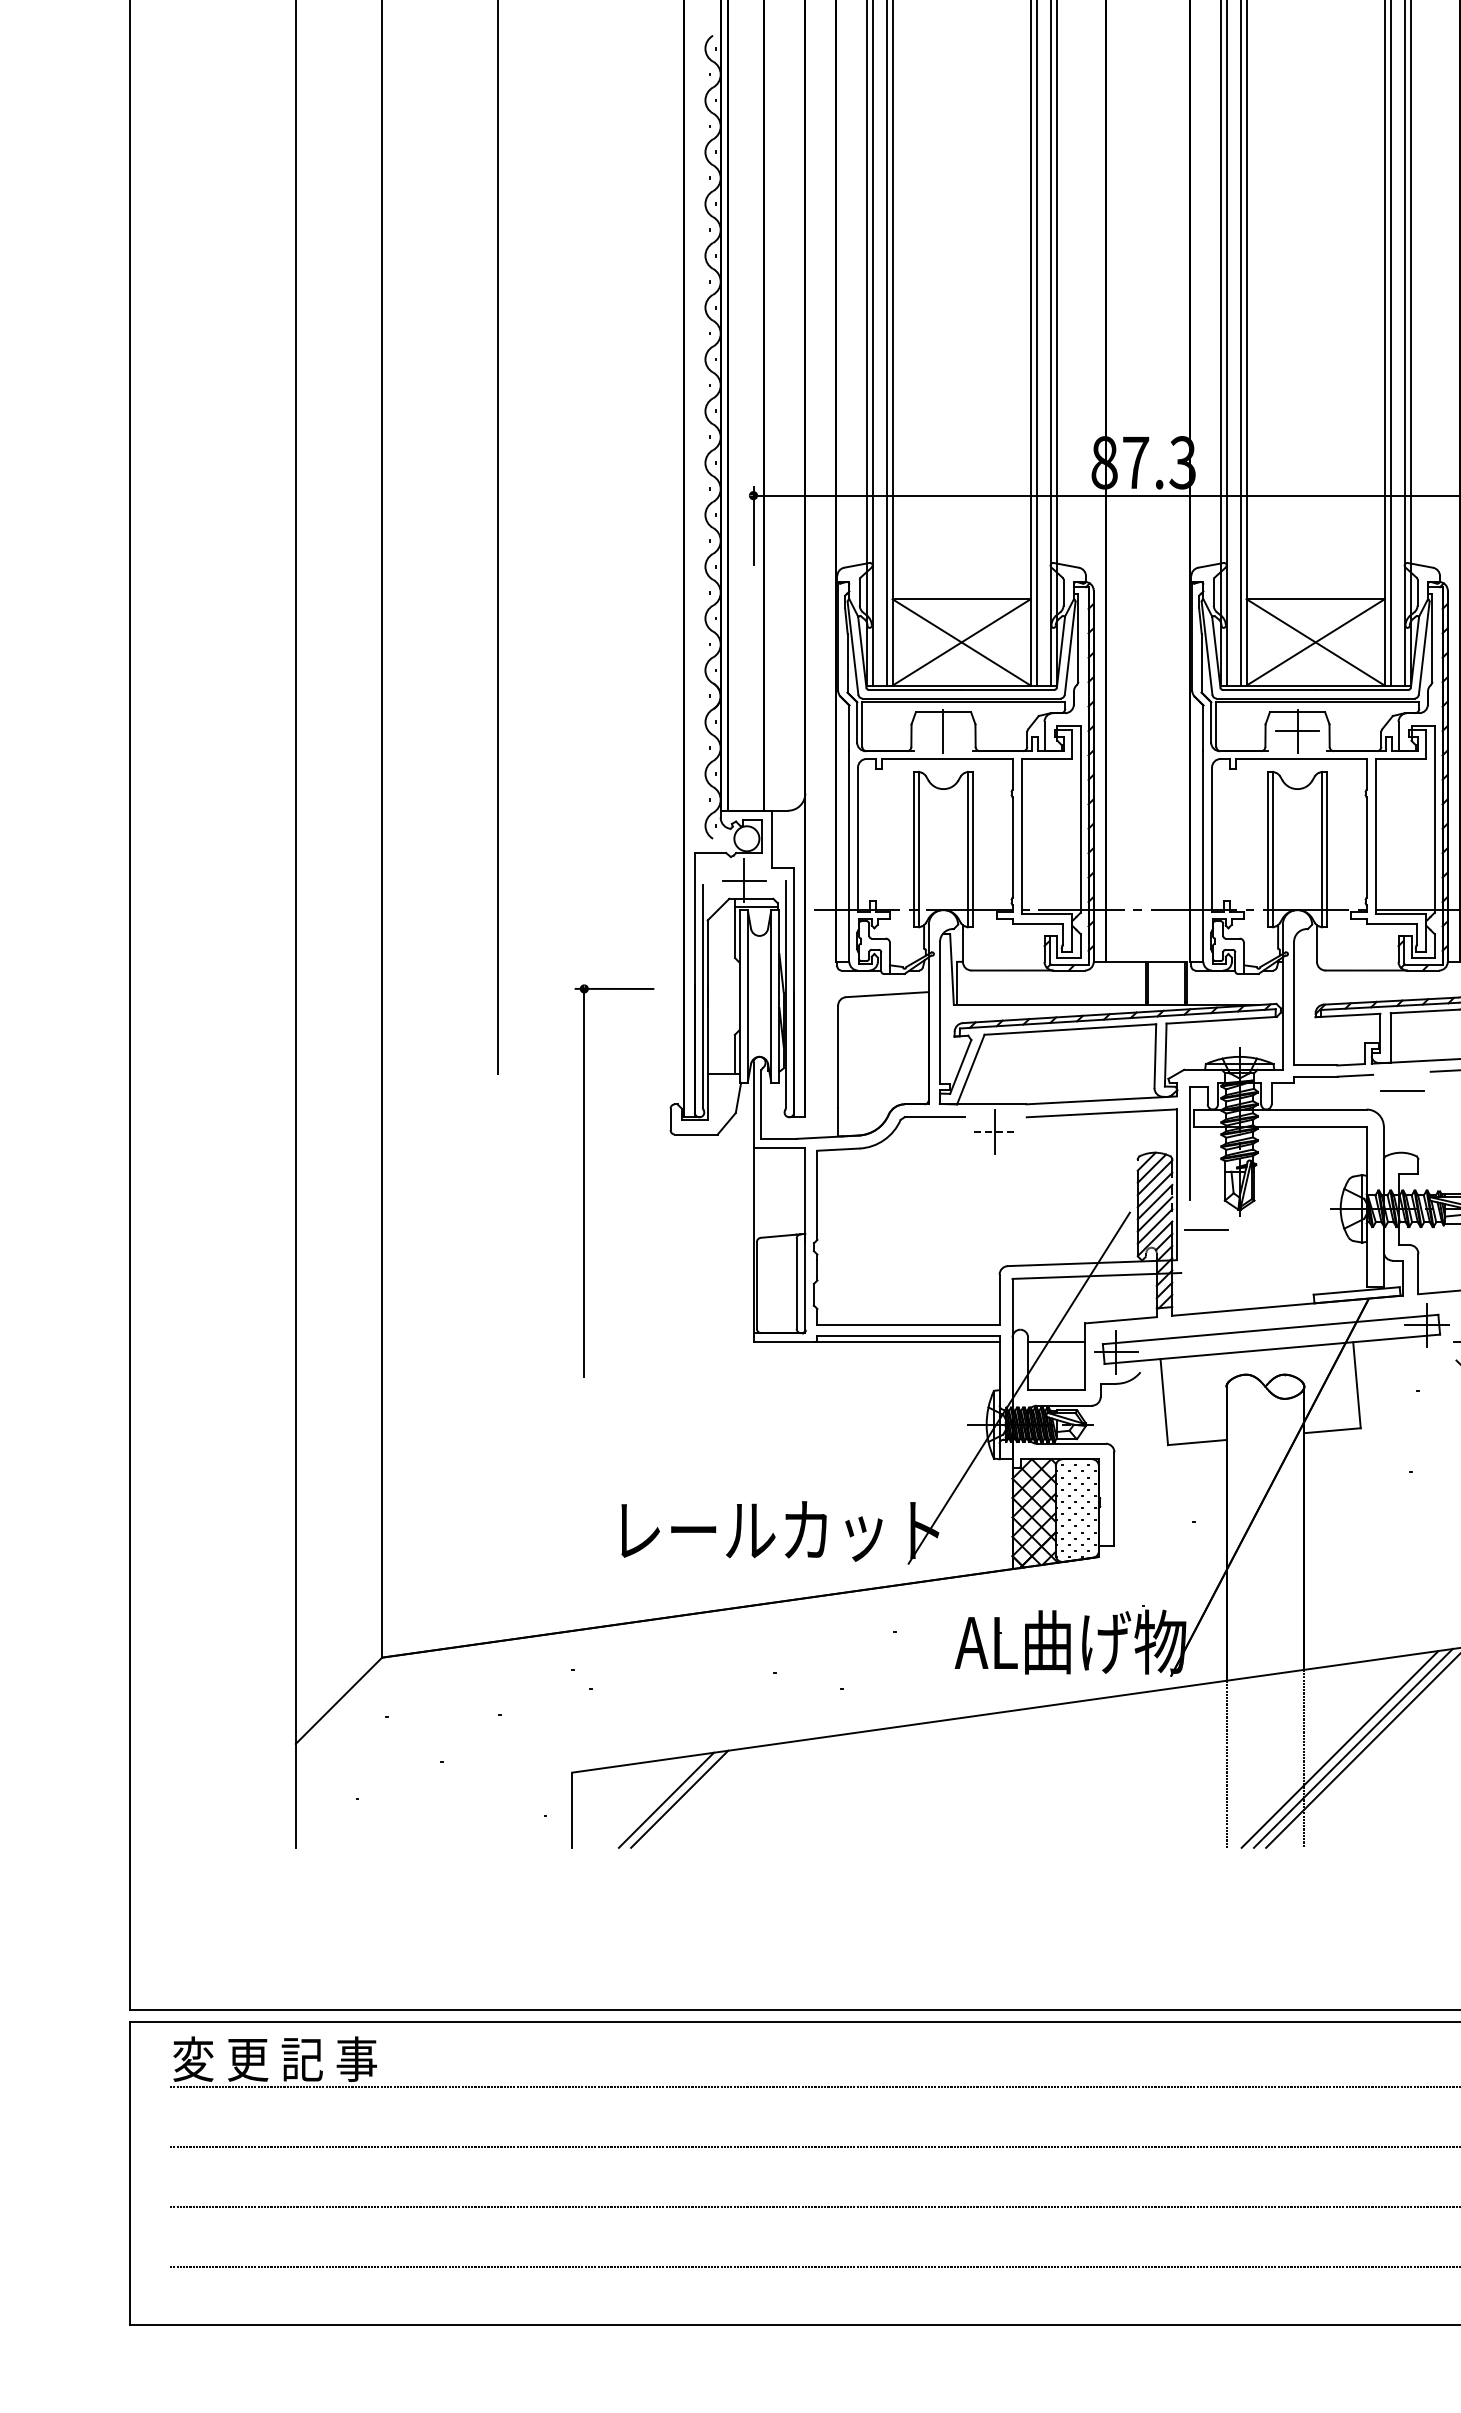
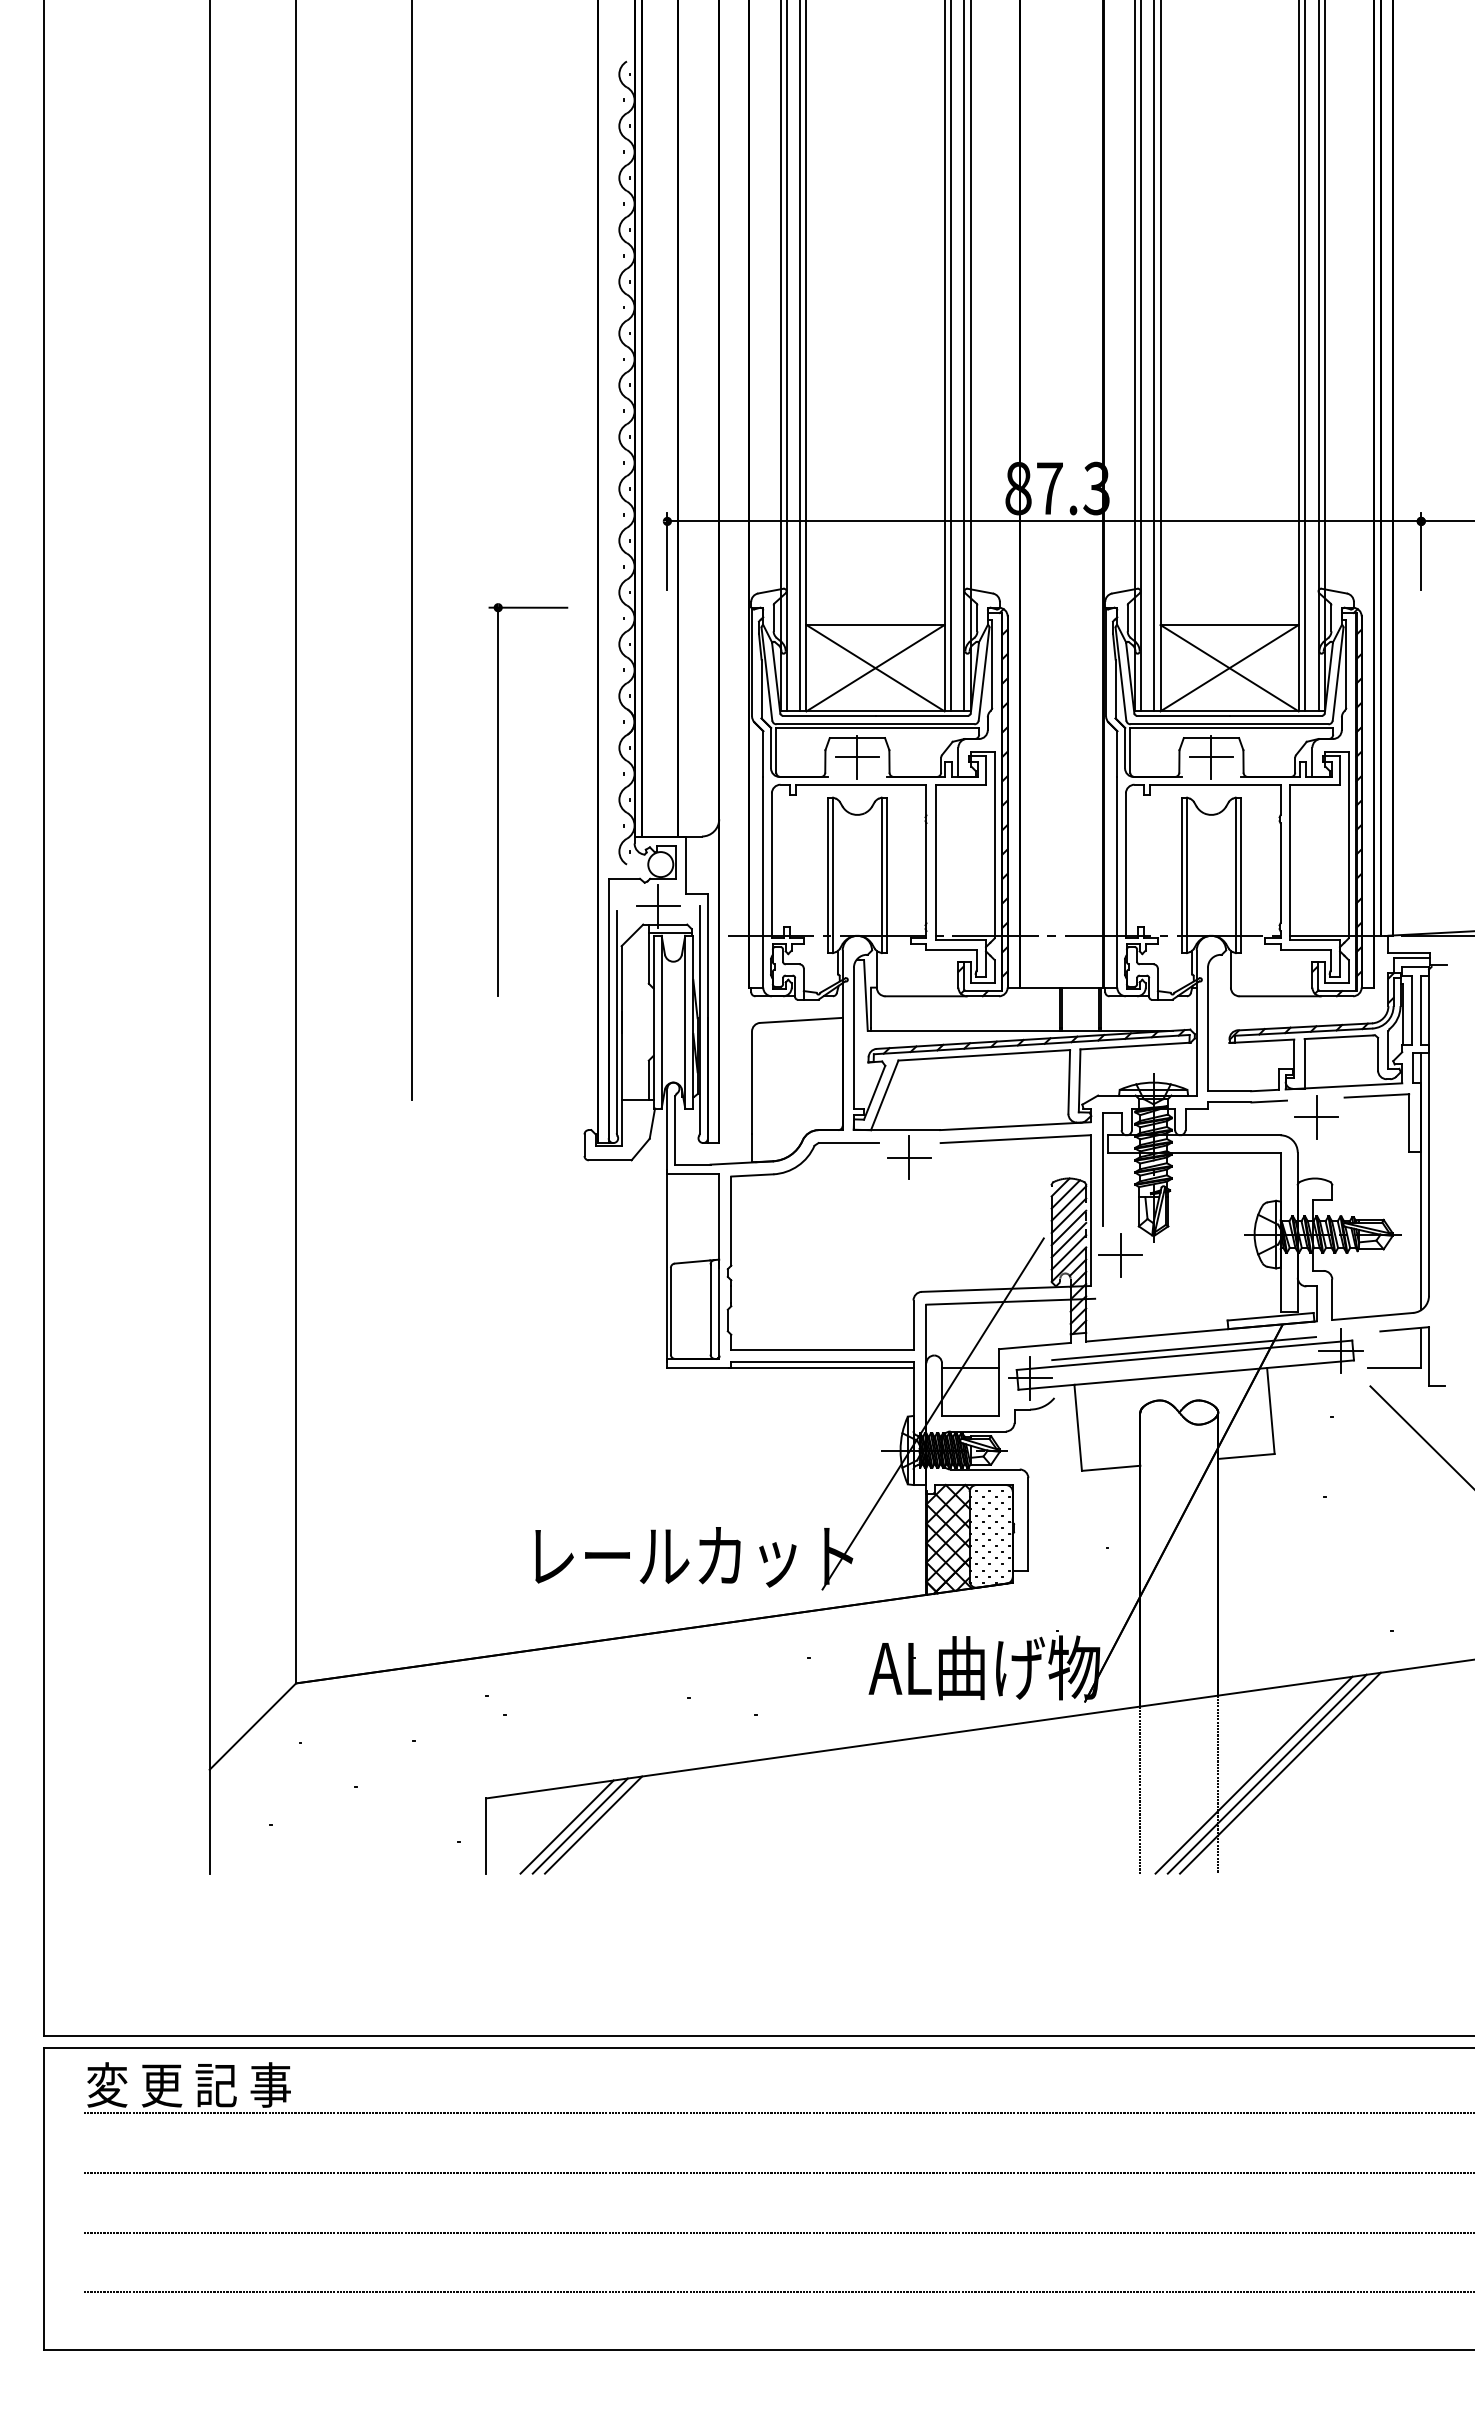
line: (942, 731) -> (856, 757), added
line: (1402, 1090) -> (1316, 1116), added
line: (995, 1131) -> (909, 1157), dashed -> solid
part: (584, 1180) -> (498, 799), moved
line: (1206, 1228) -> (1120, 1254), added
line: (1270, 1322) -> (1184, 1348), added
line: (652, 1800) -> (566, 1826), added

